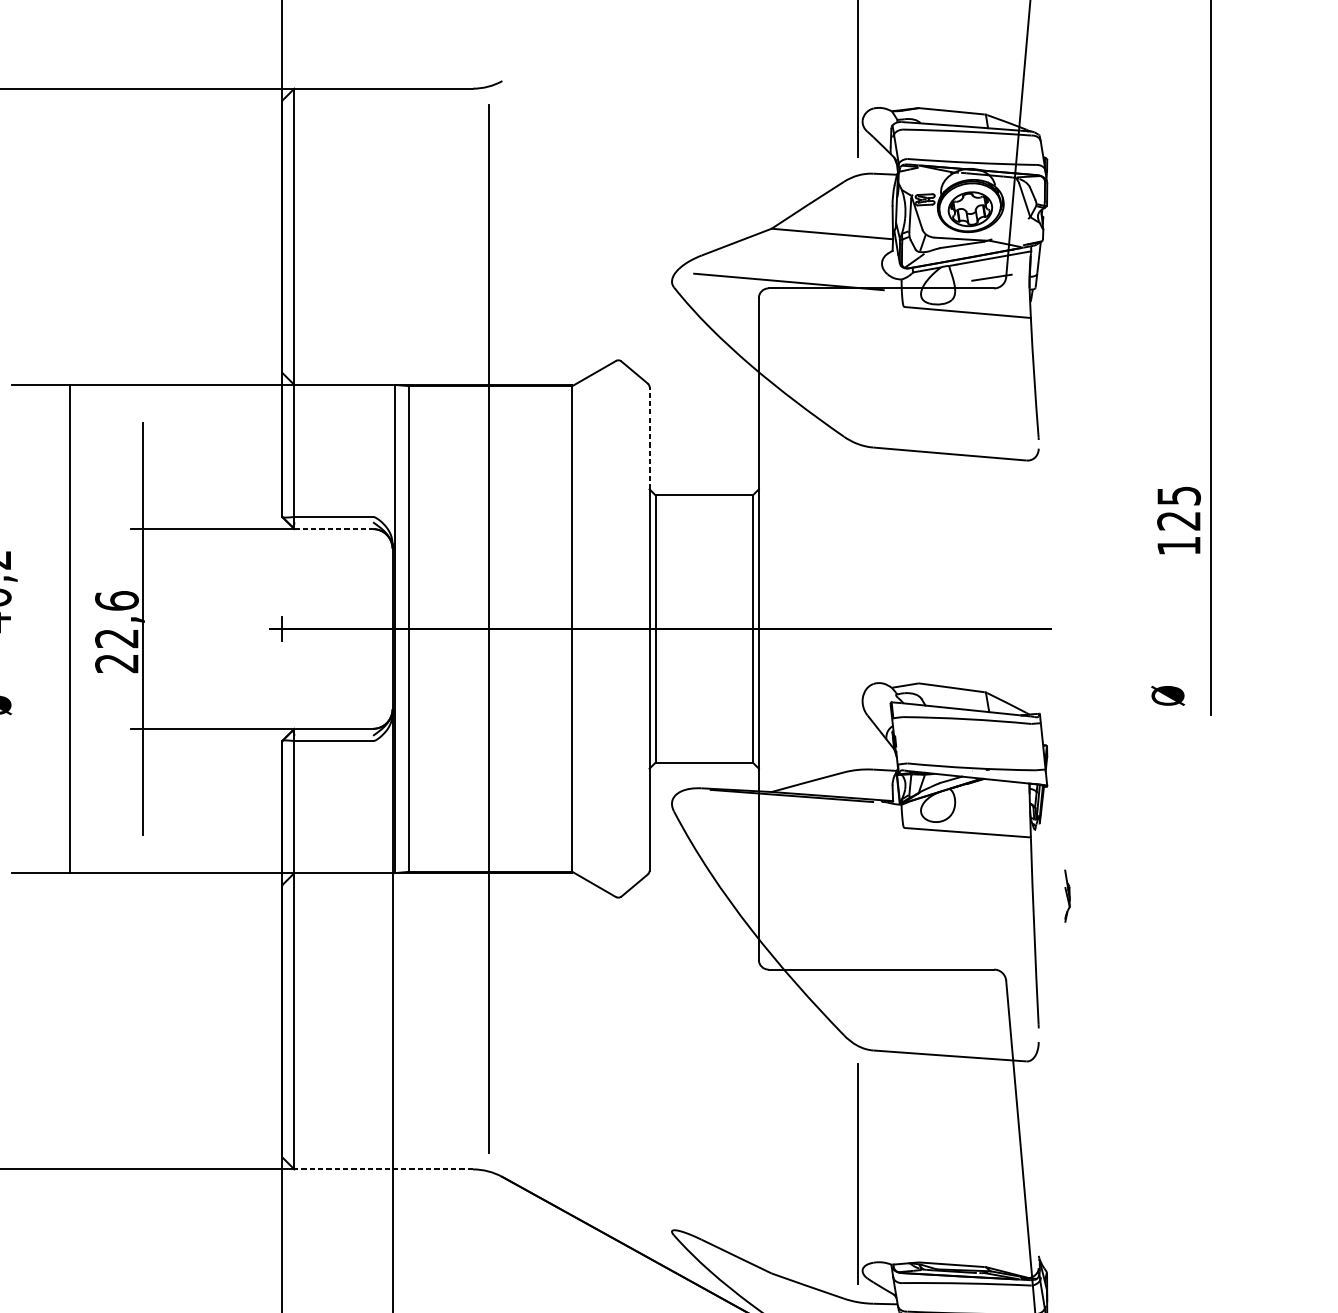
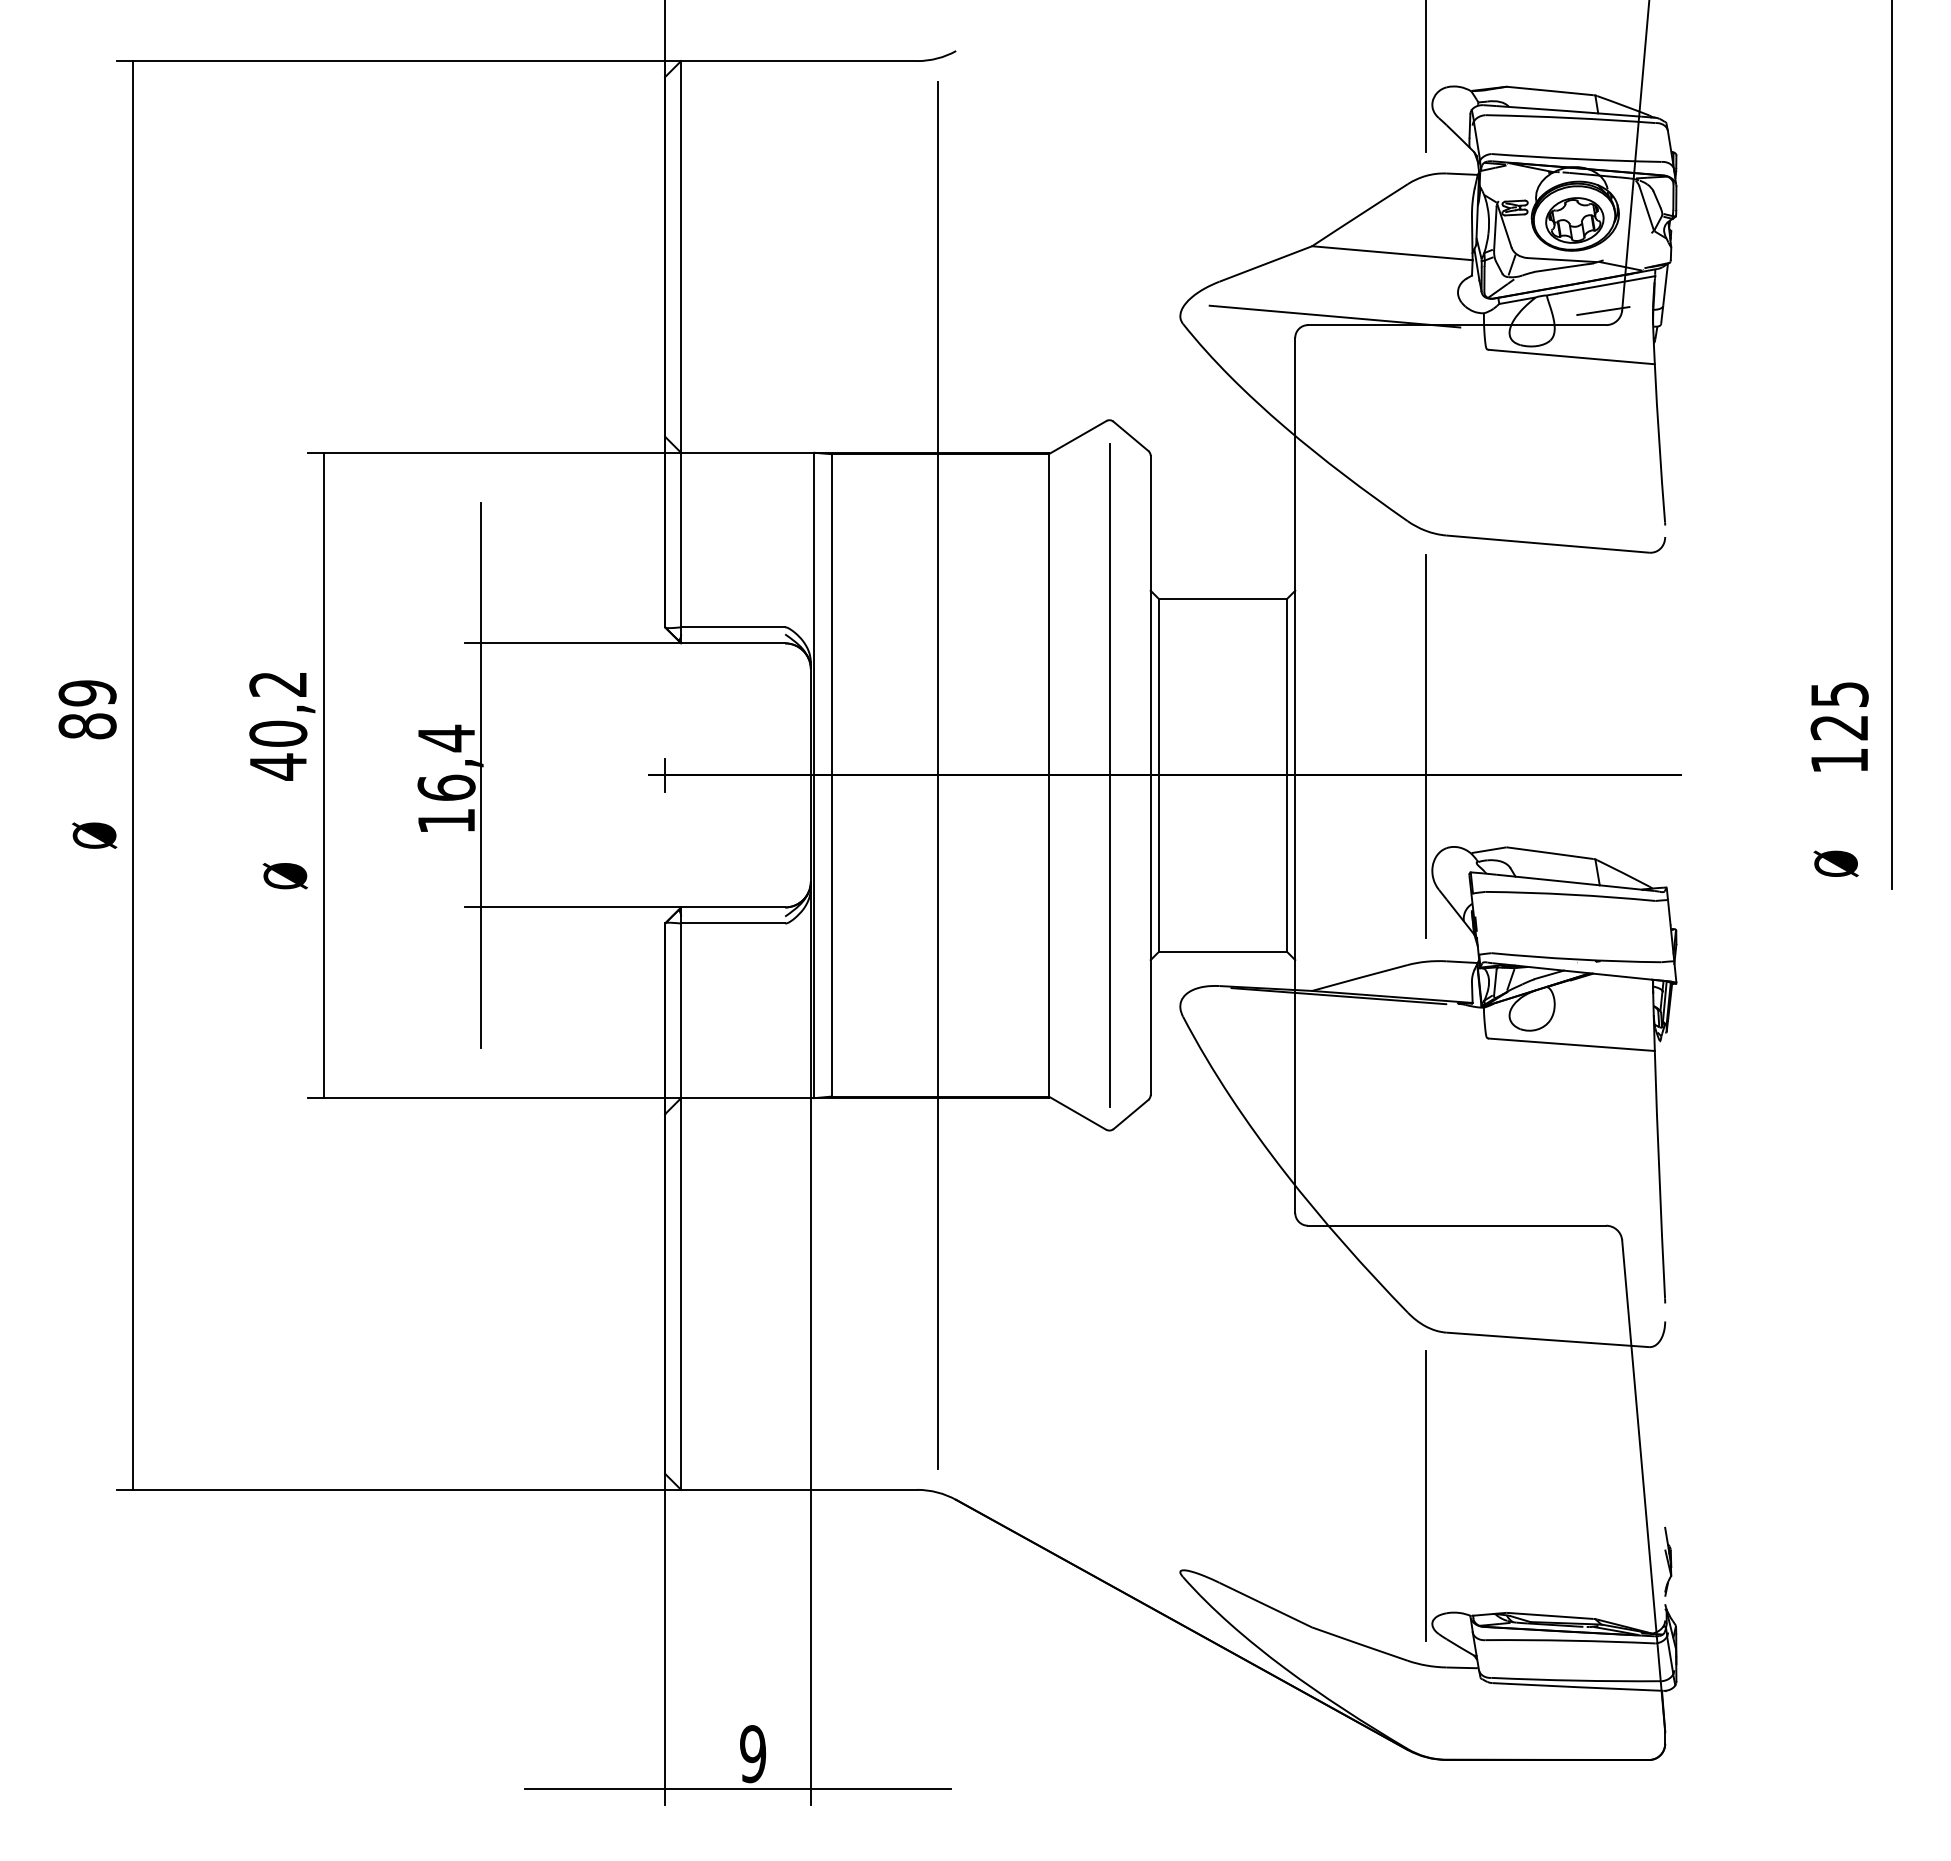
line: (649, 437) -> (1150, 522), dashed -> solid
text: (1178, 520) -> (1839, 726), moved
line: (333, 529) -> (733, 643), dashed -> solid
line: (857, 606) -> (1425, 745), added
line: (70, 629) -> (323, 775), moved
line: (619, 629) -> (1110, 775), added
text: (116, 631) -> (446, 778), 22,6 -> 16,4
part: (1067, 896) -> (1668, 1561), moved
line: (383, 1169) -> (798, 1489), dashed -> solid

